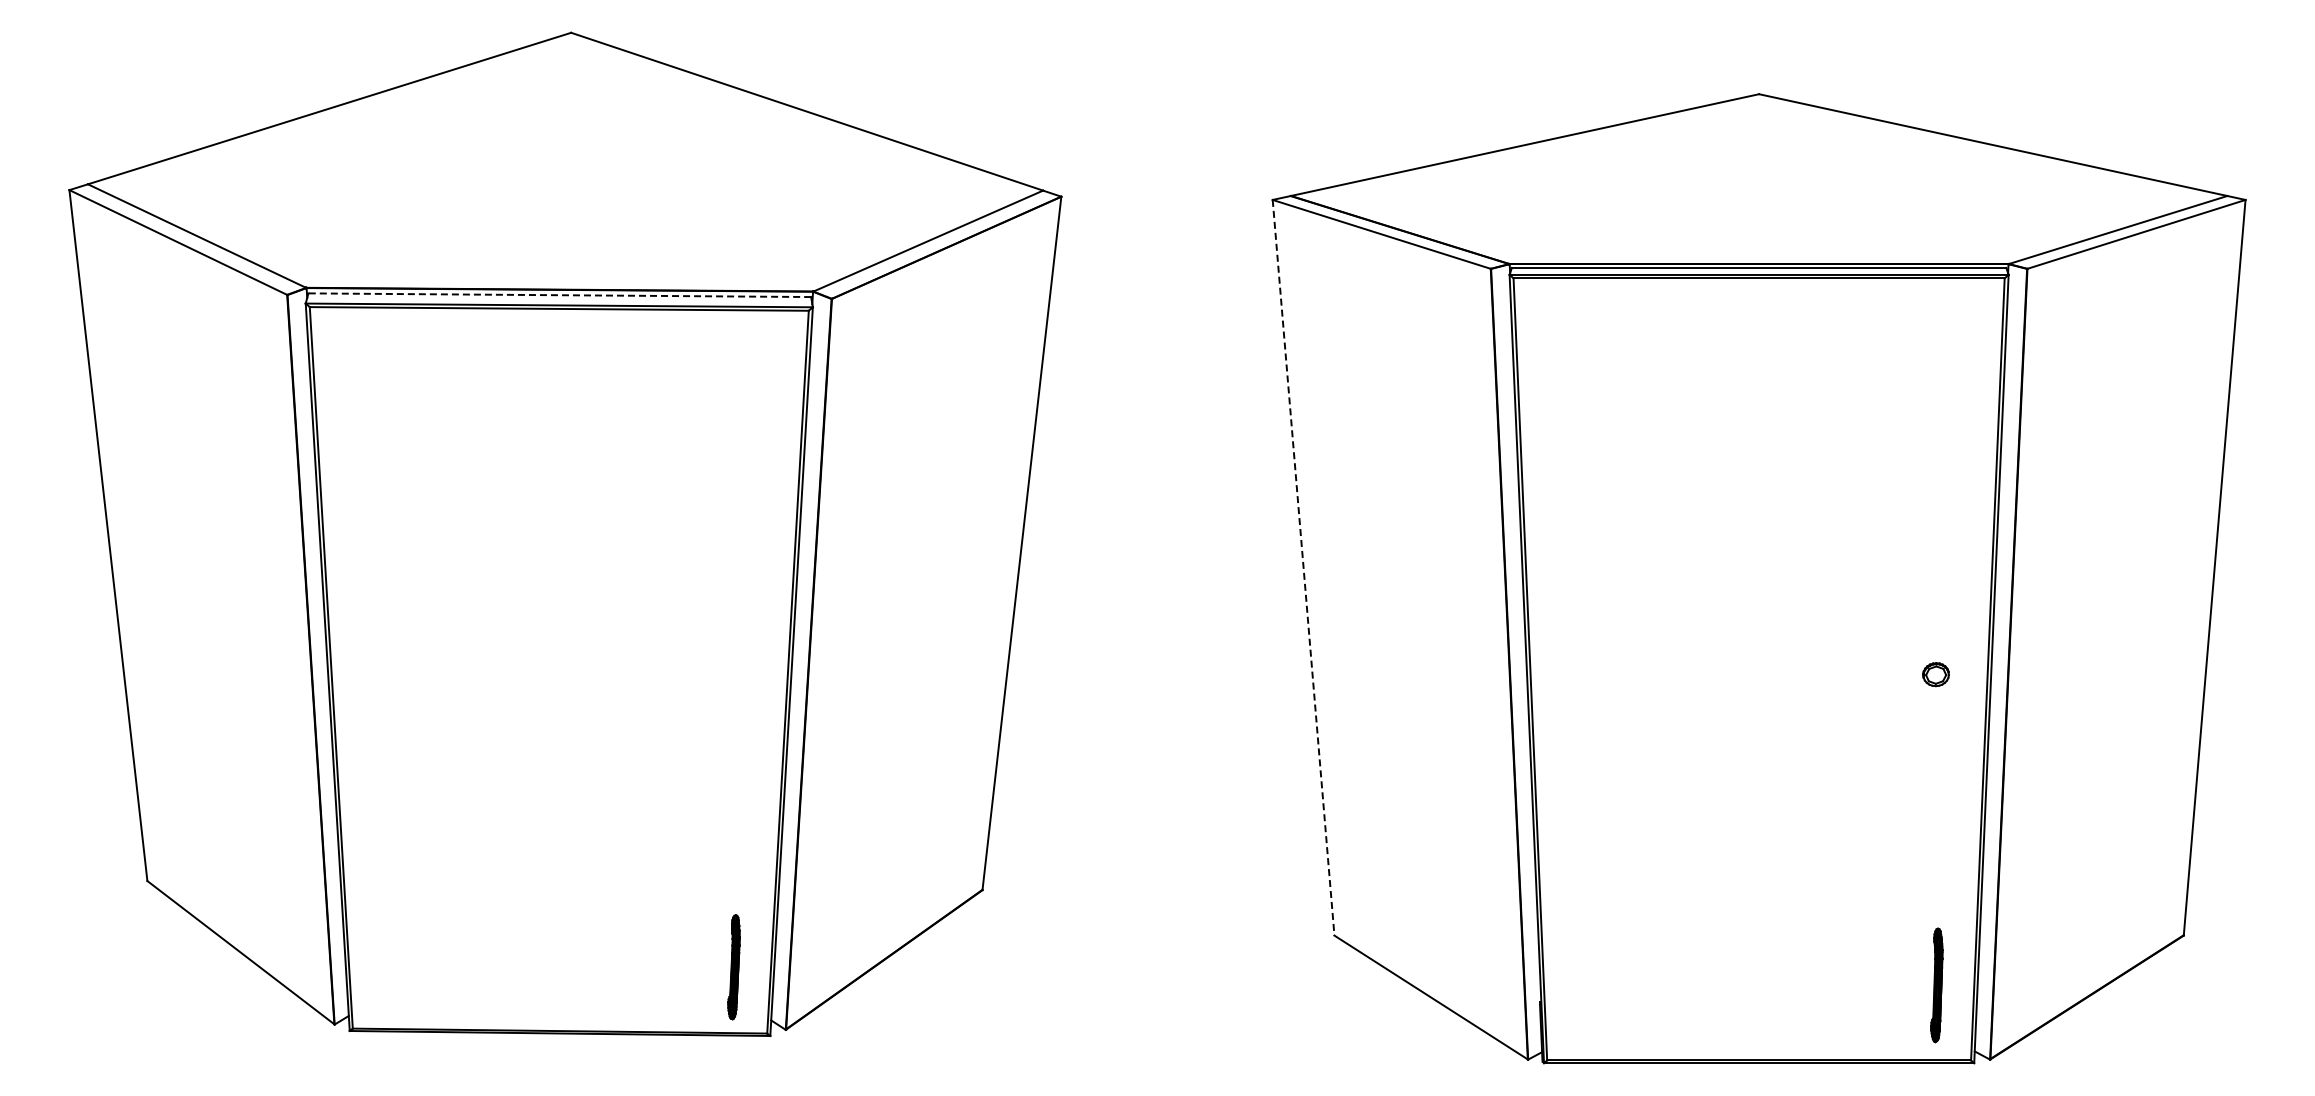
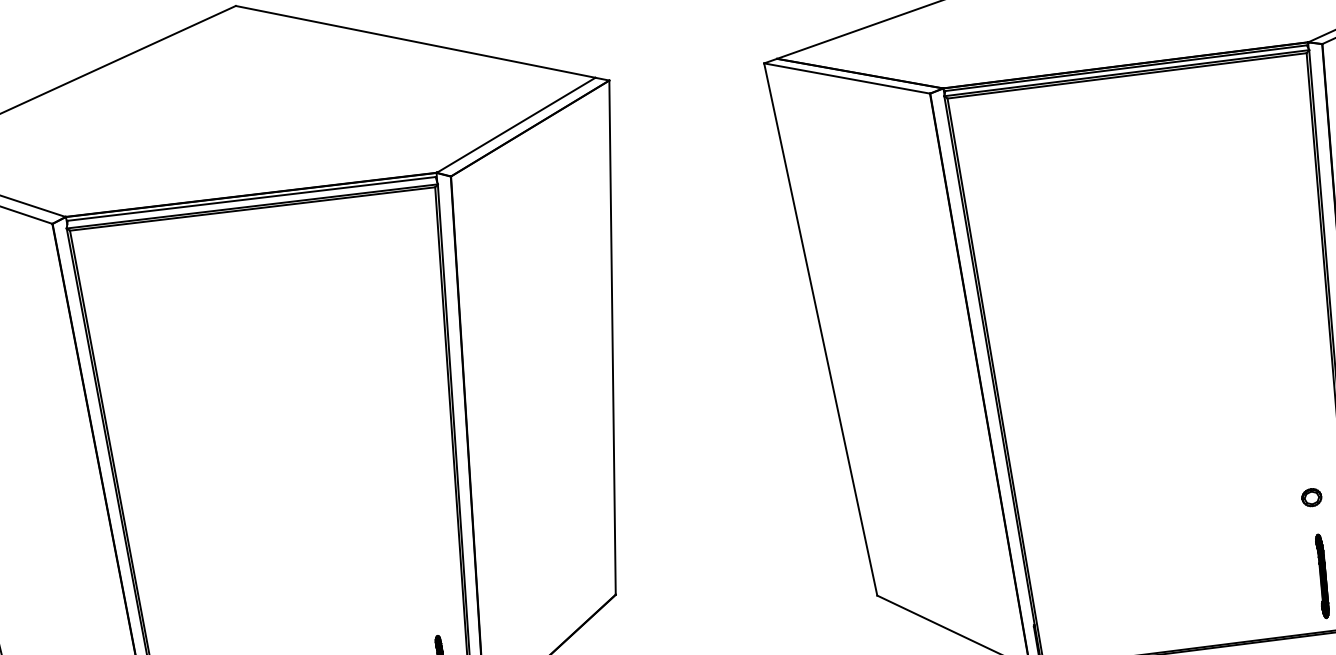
line: (559, 295) -> (251, 199), dashed -> solid
line: (1303, 568) -> (820, 330), dashed -> solid
part: (1935, 674) -> (1311, 497), moved

